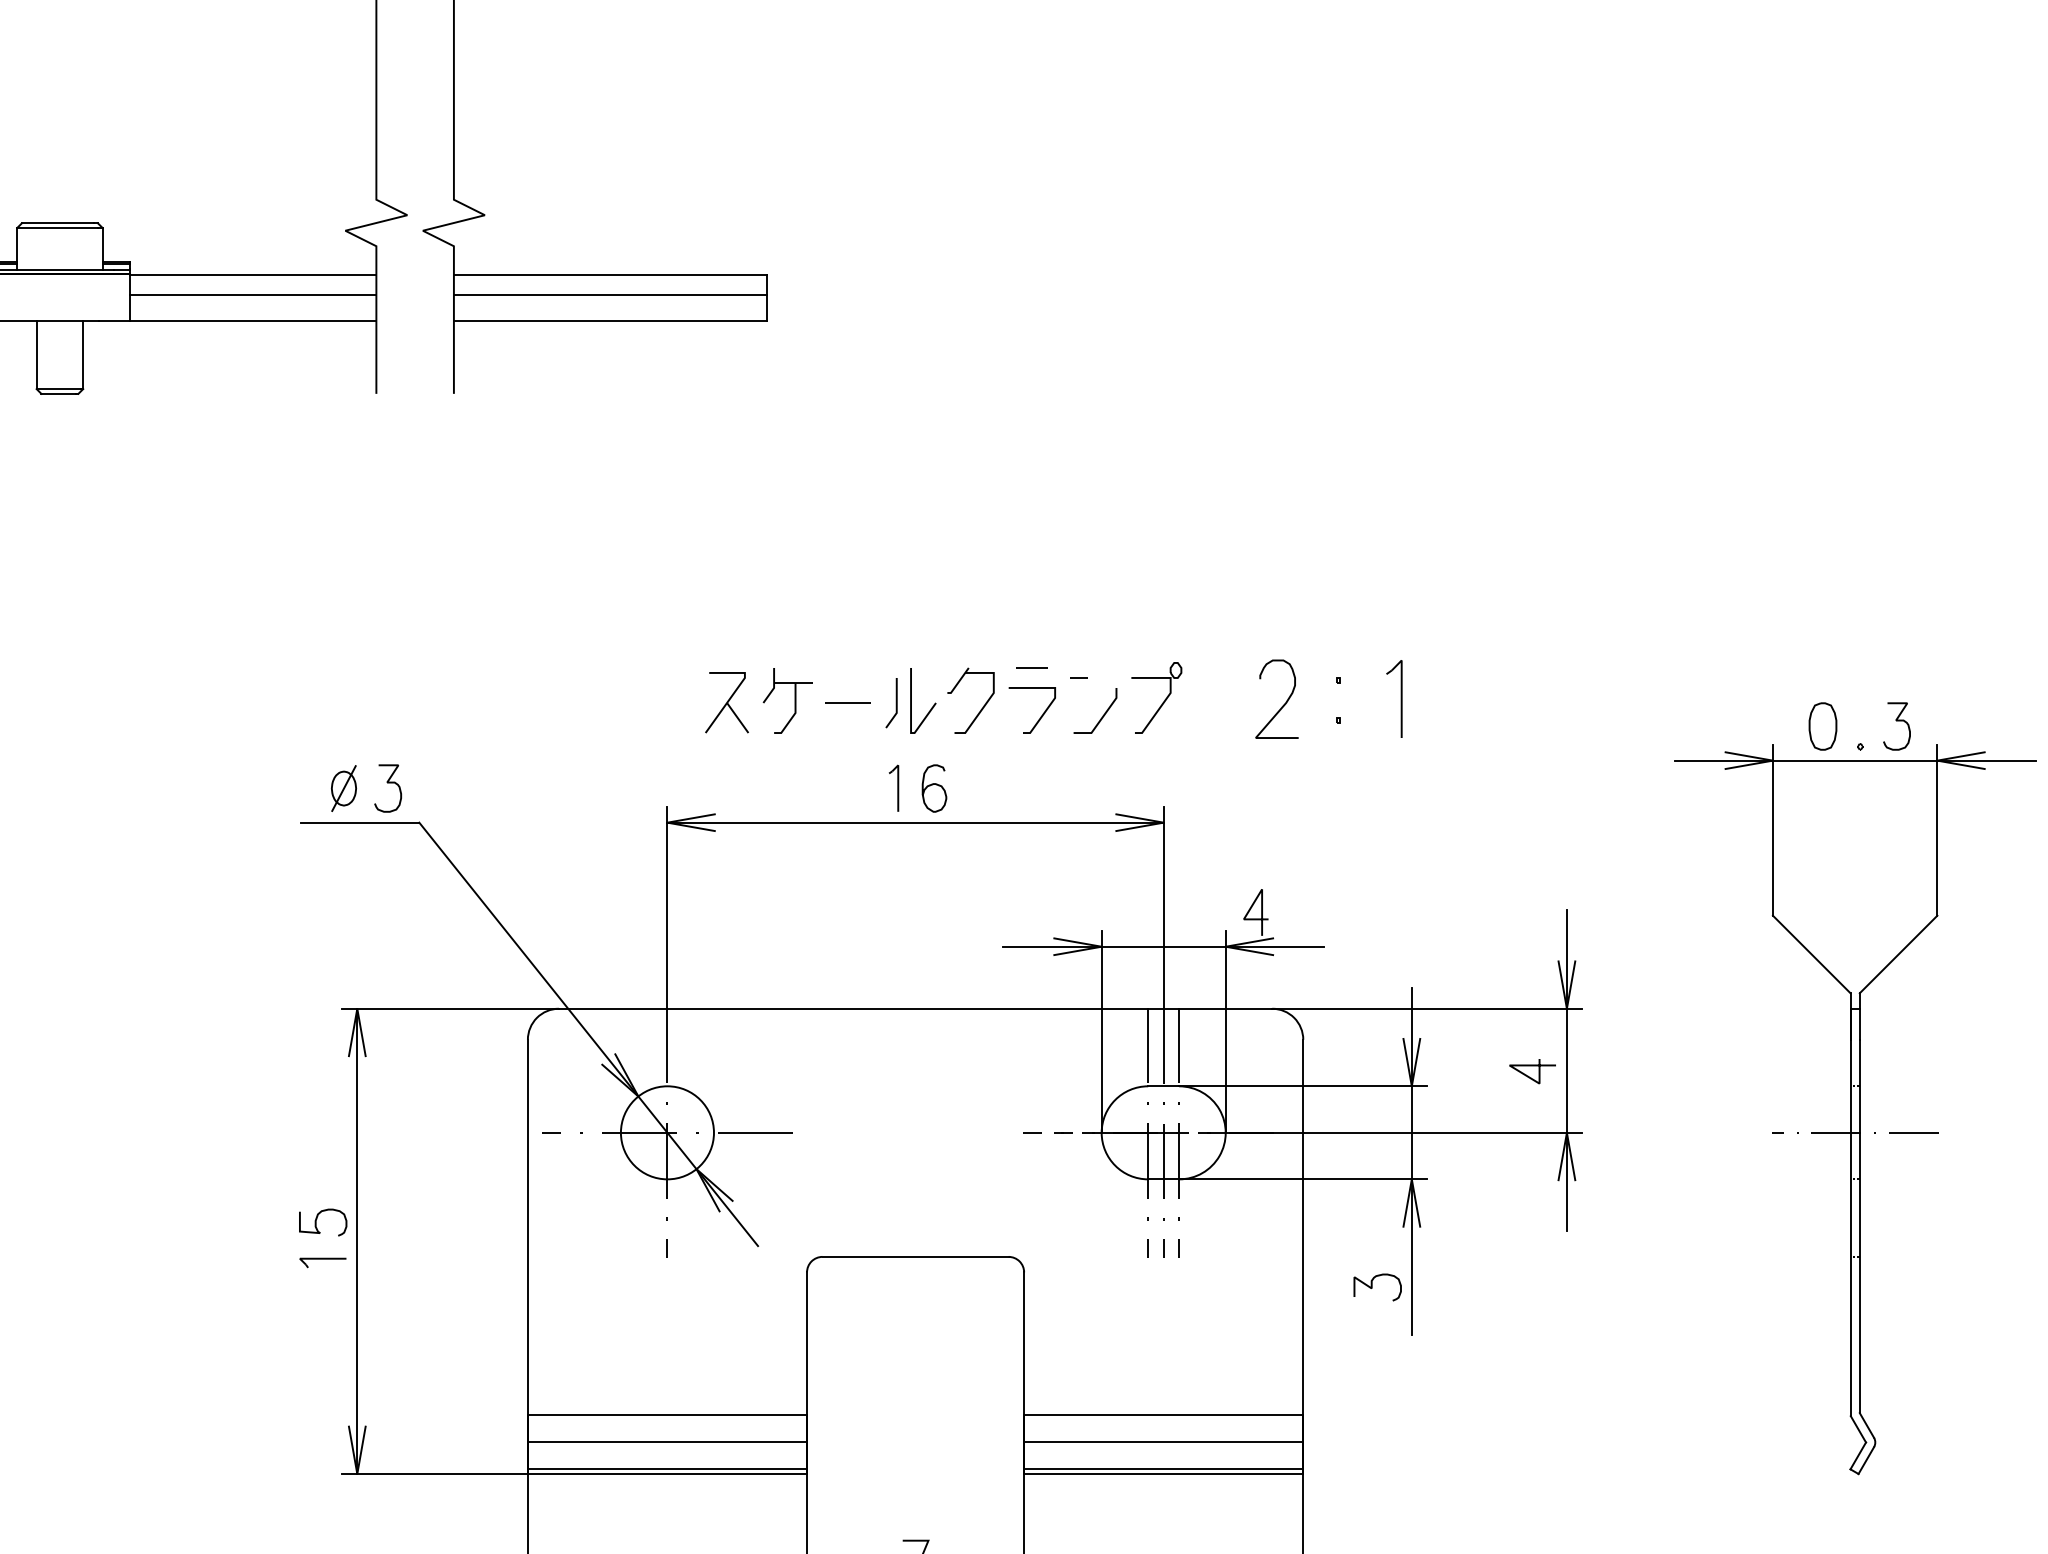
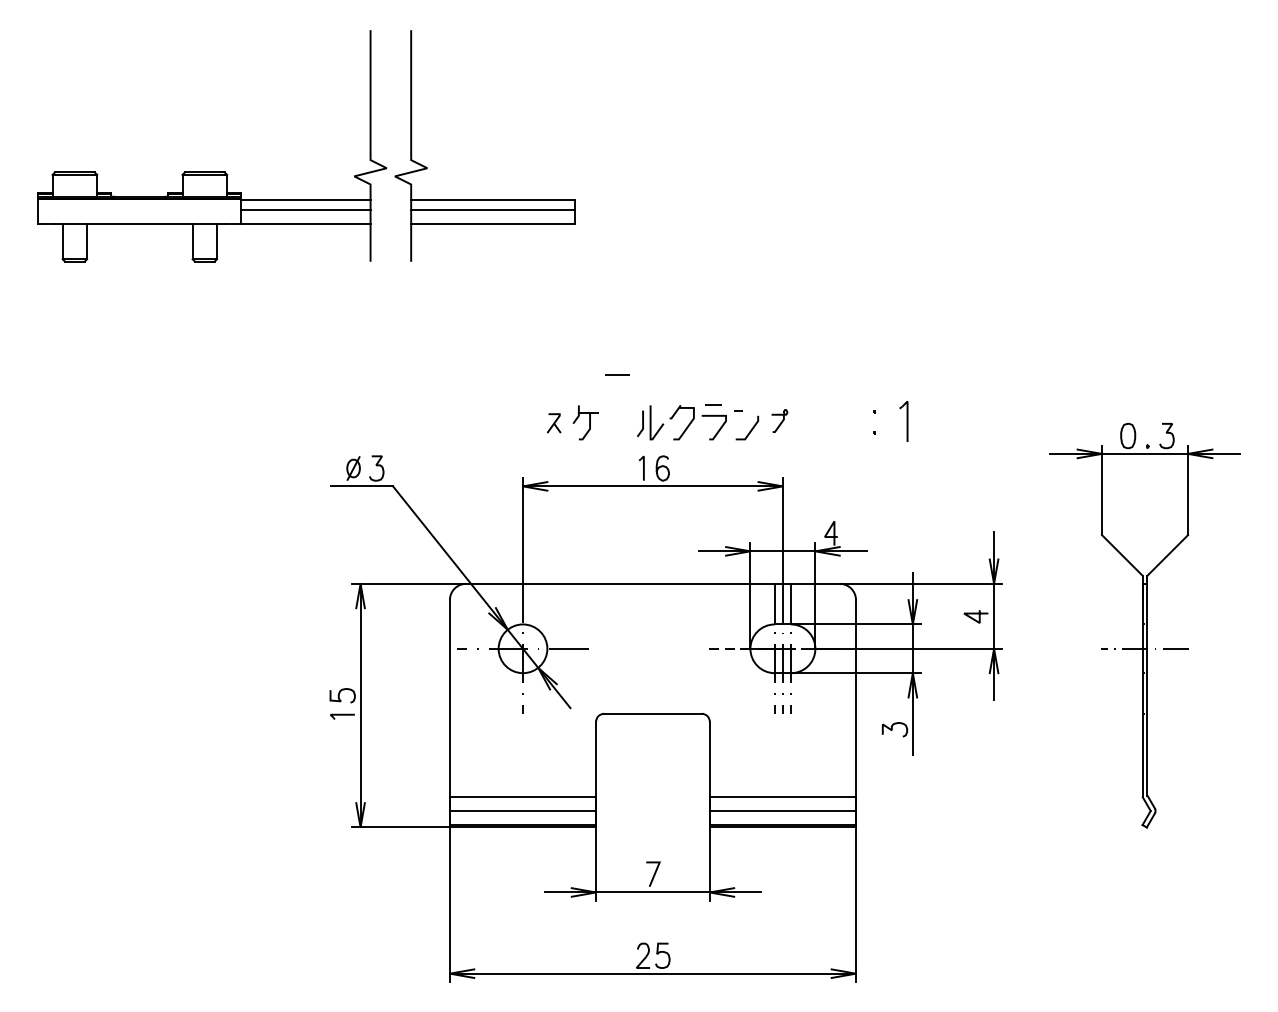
part: (1157, 696) -> (779, 420), size x0.6
part: (725, 702) -> (553, 423), size x0.6
line: (847, 702) -> (617, 374), moved
curve: (1283, 702) -> (845, 423), removed

